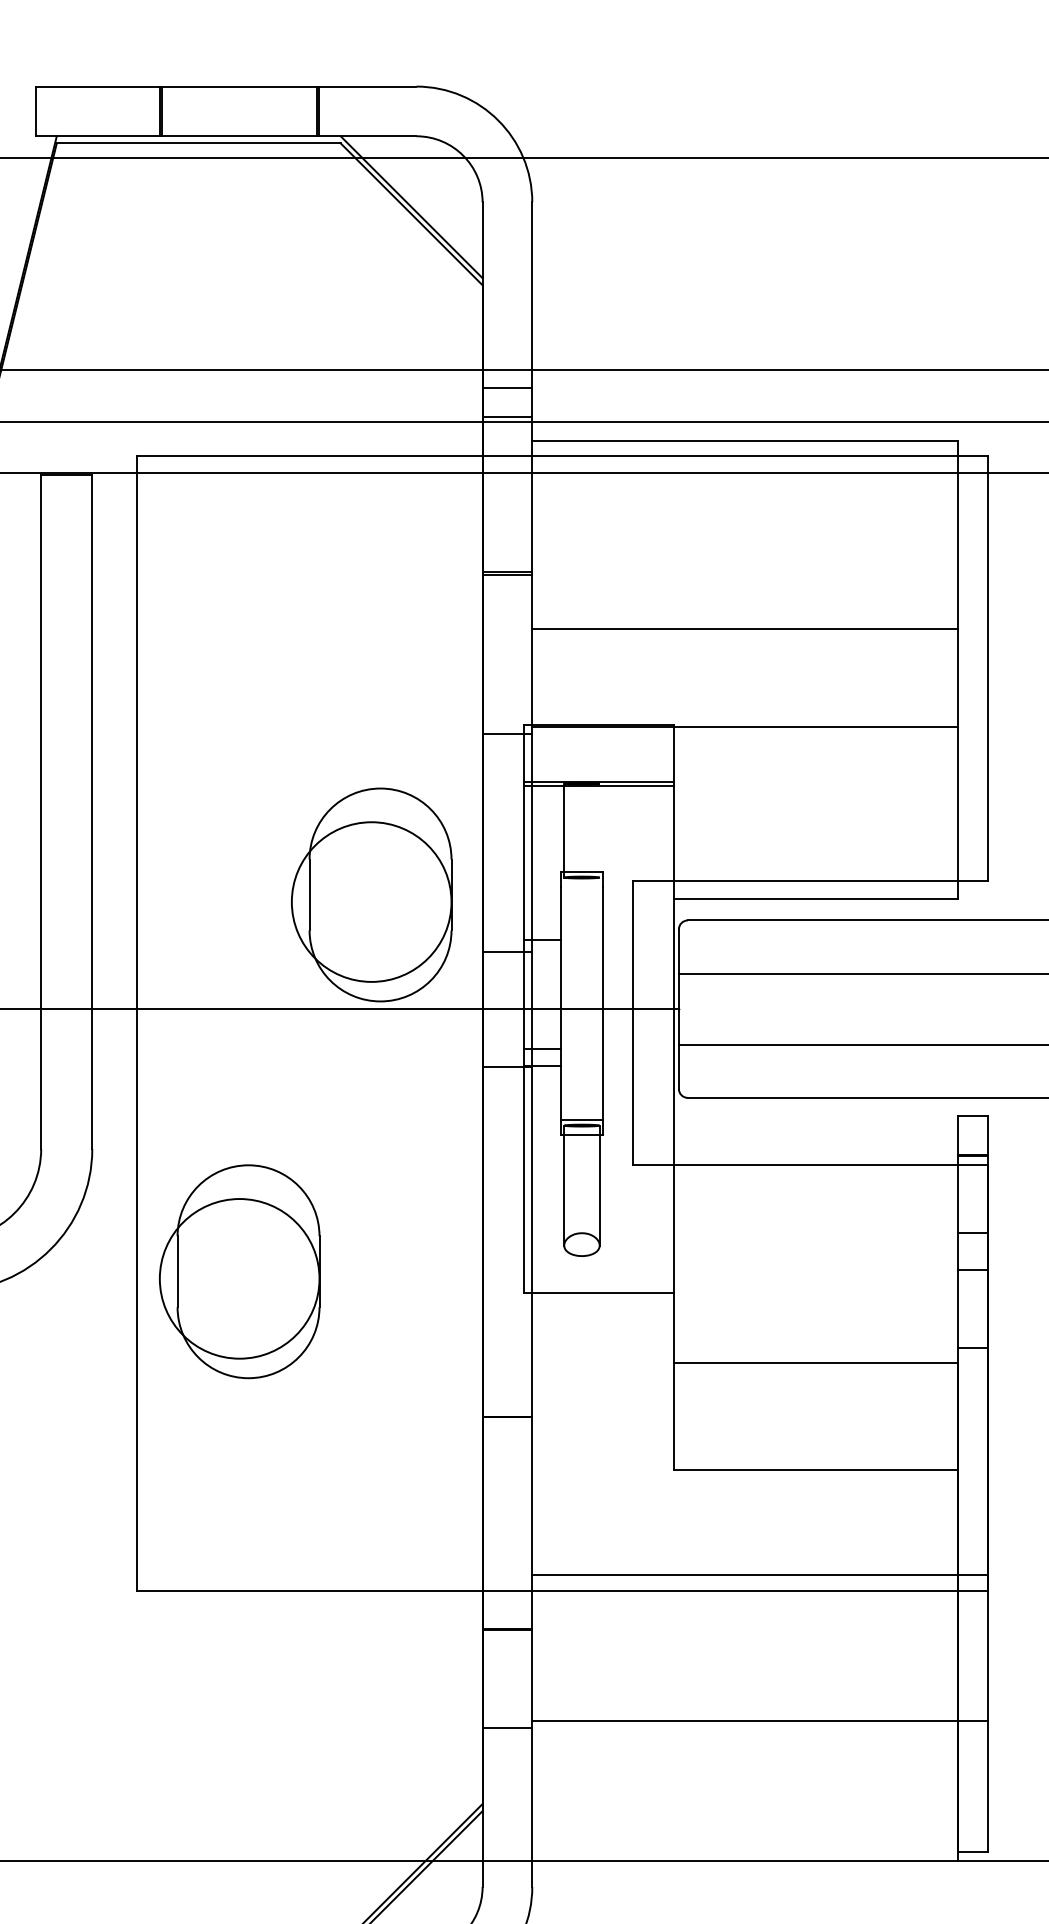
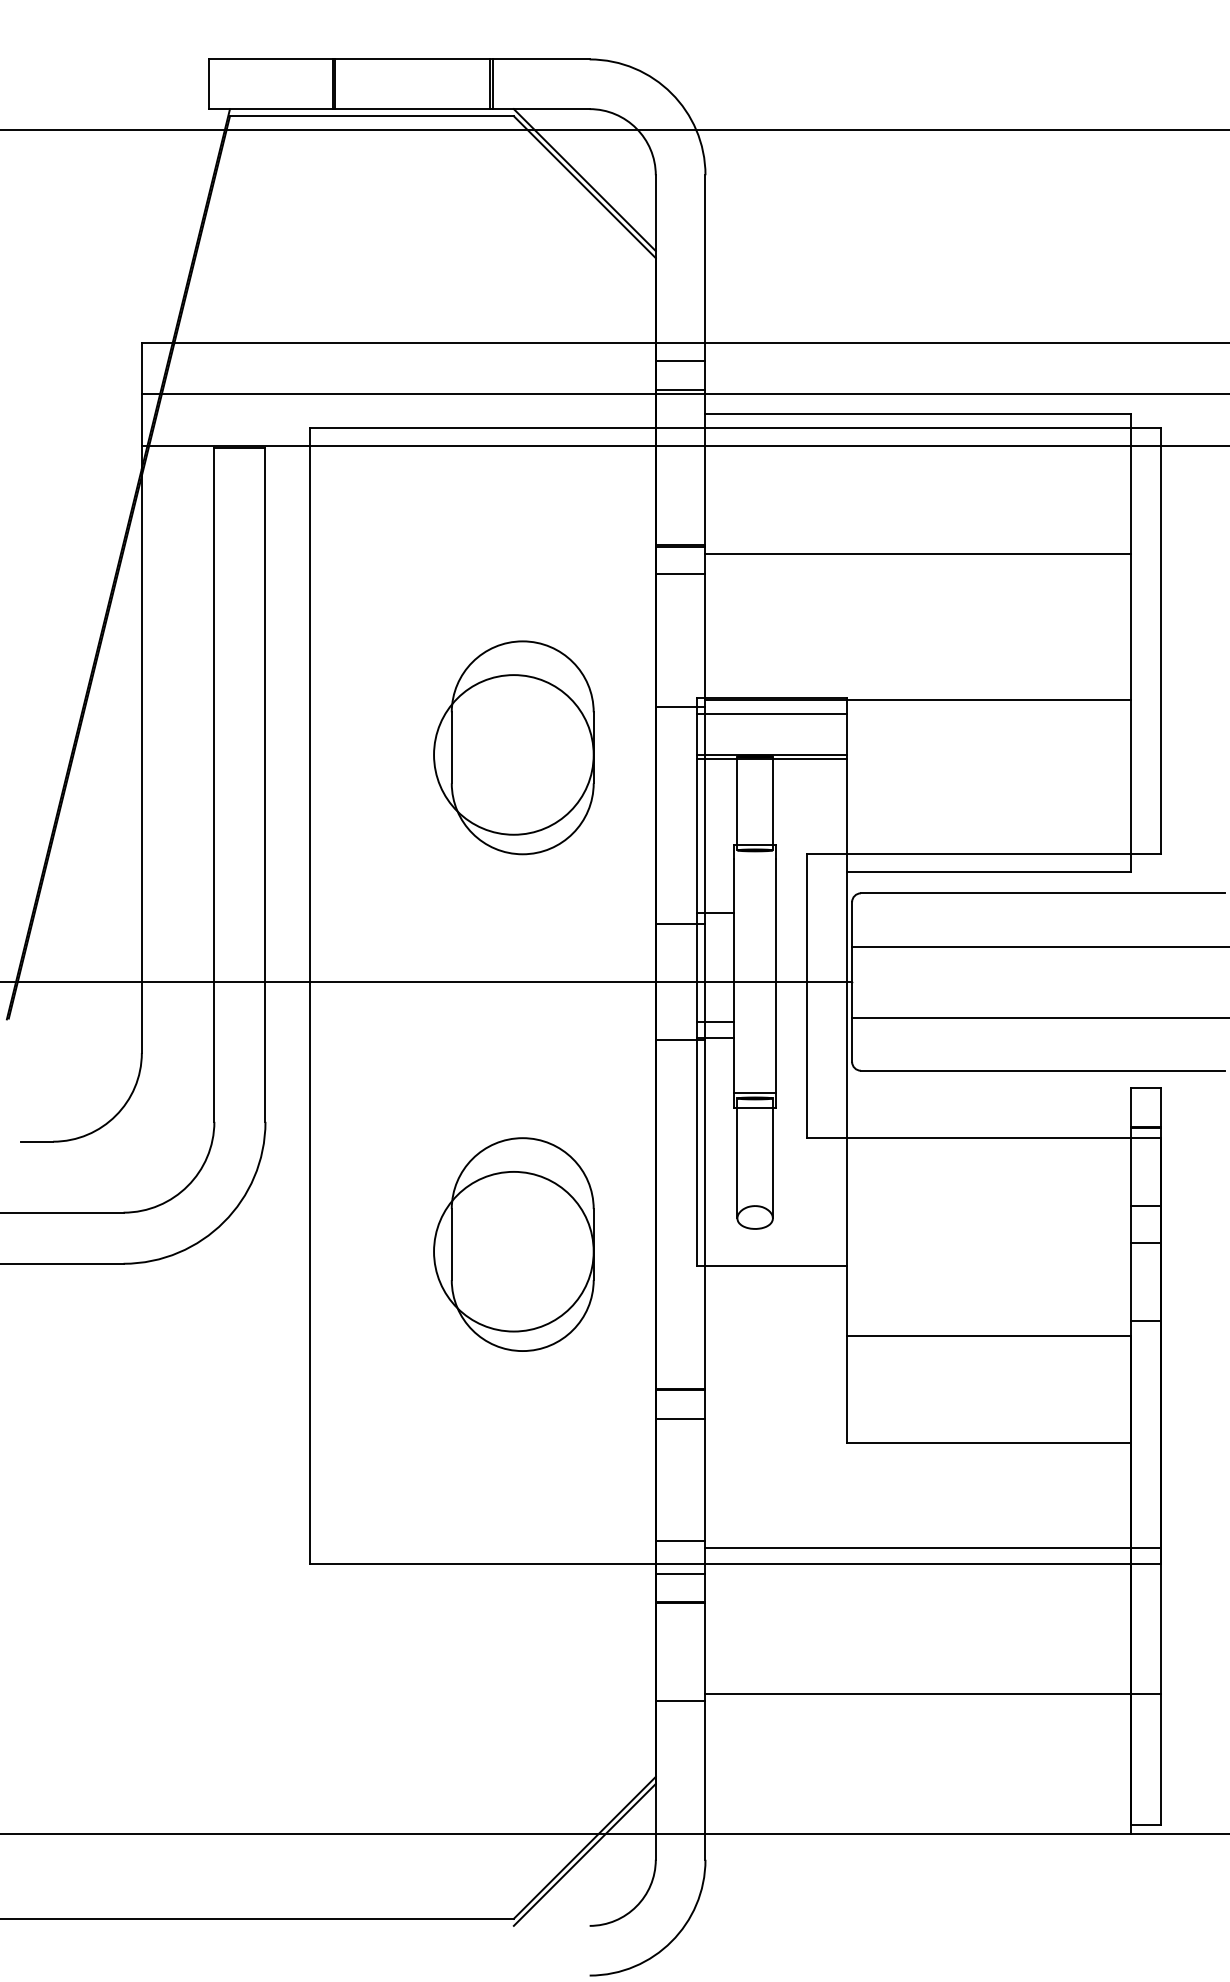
line: (507, 600) -> (680, 573), added
line: (745, 629) -> (918, 554), moved
line: (598, 740) -> (771, 713), added
line: (599, 830) -> (772, 803), added
part: (371, 894) -> (513, 747), moved
part: (239, 1271) -> (513, 1244), moved
line: (507, 1445) -> (680, 1418), added
line: (507, 1567) -> (680, 1540), added
line: (507, 1601) -> (680, 1574), added

